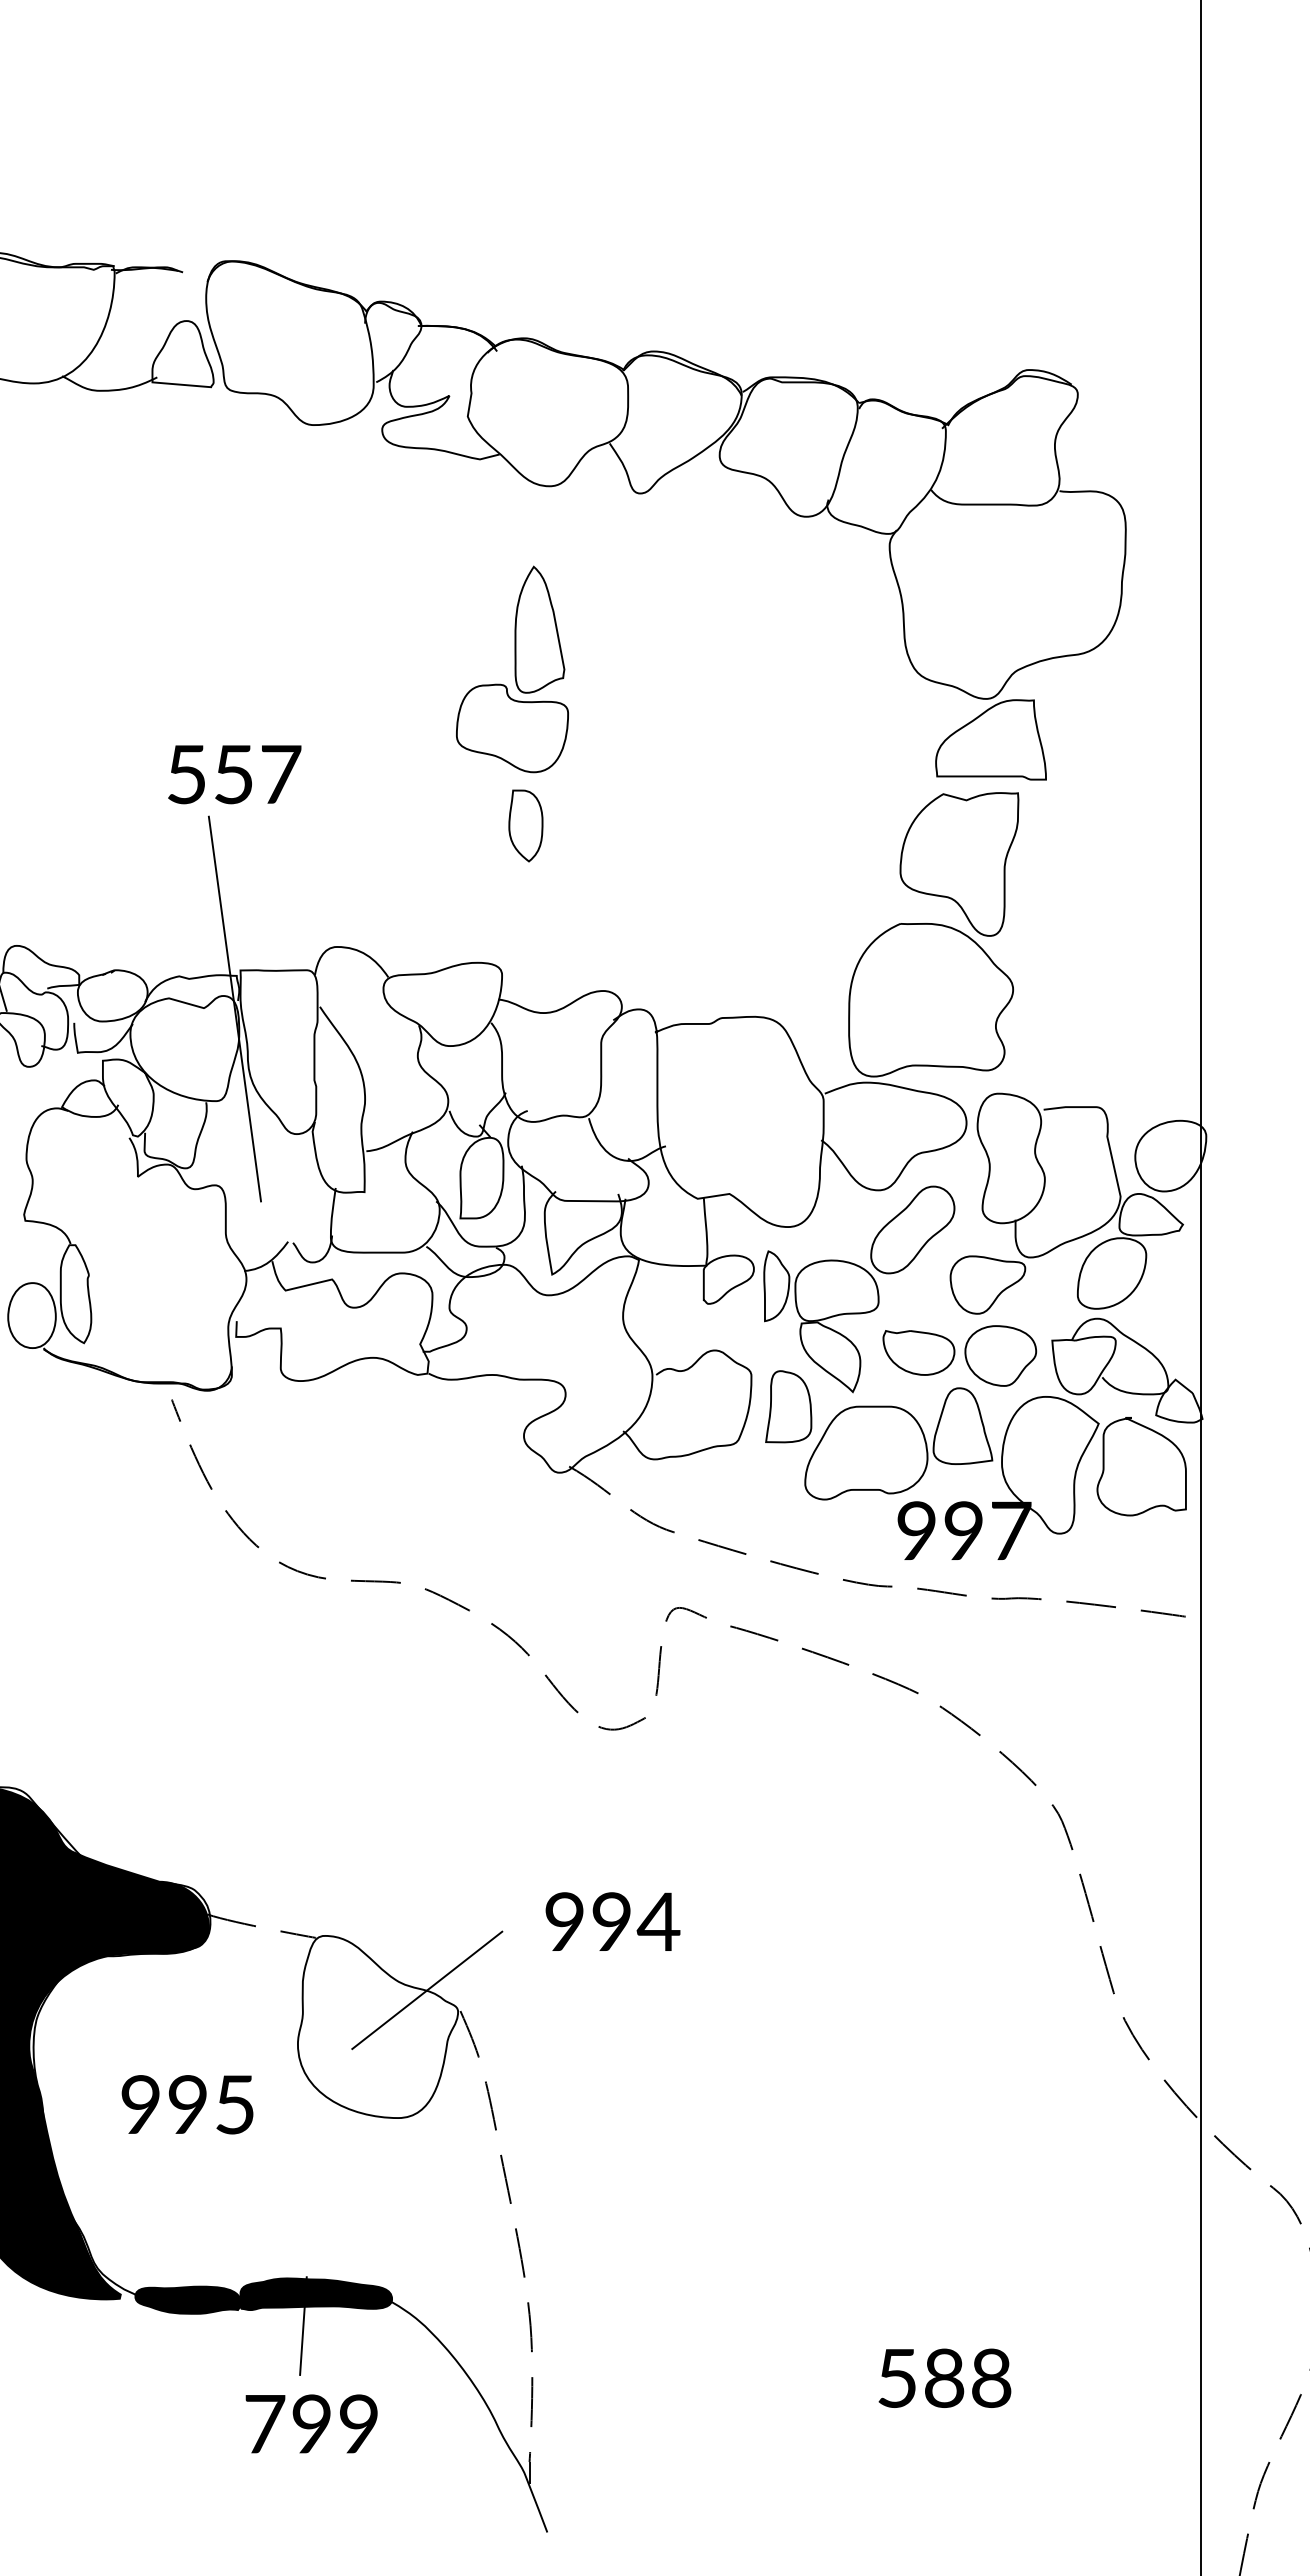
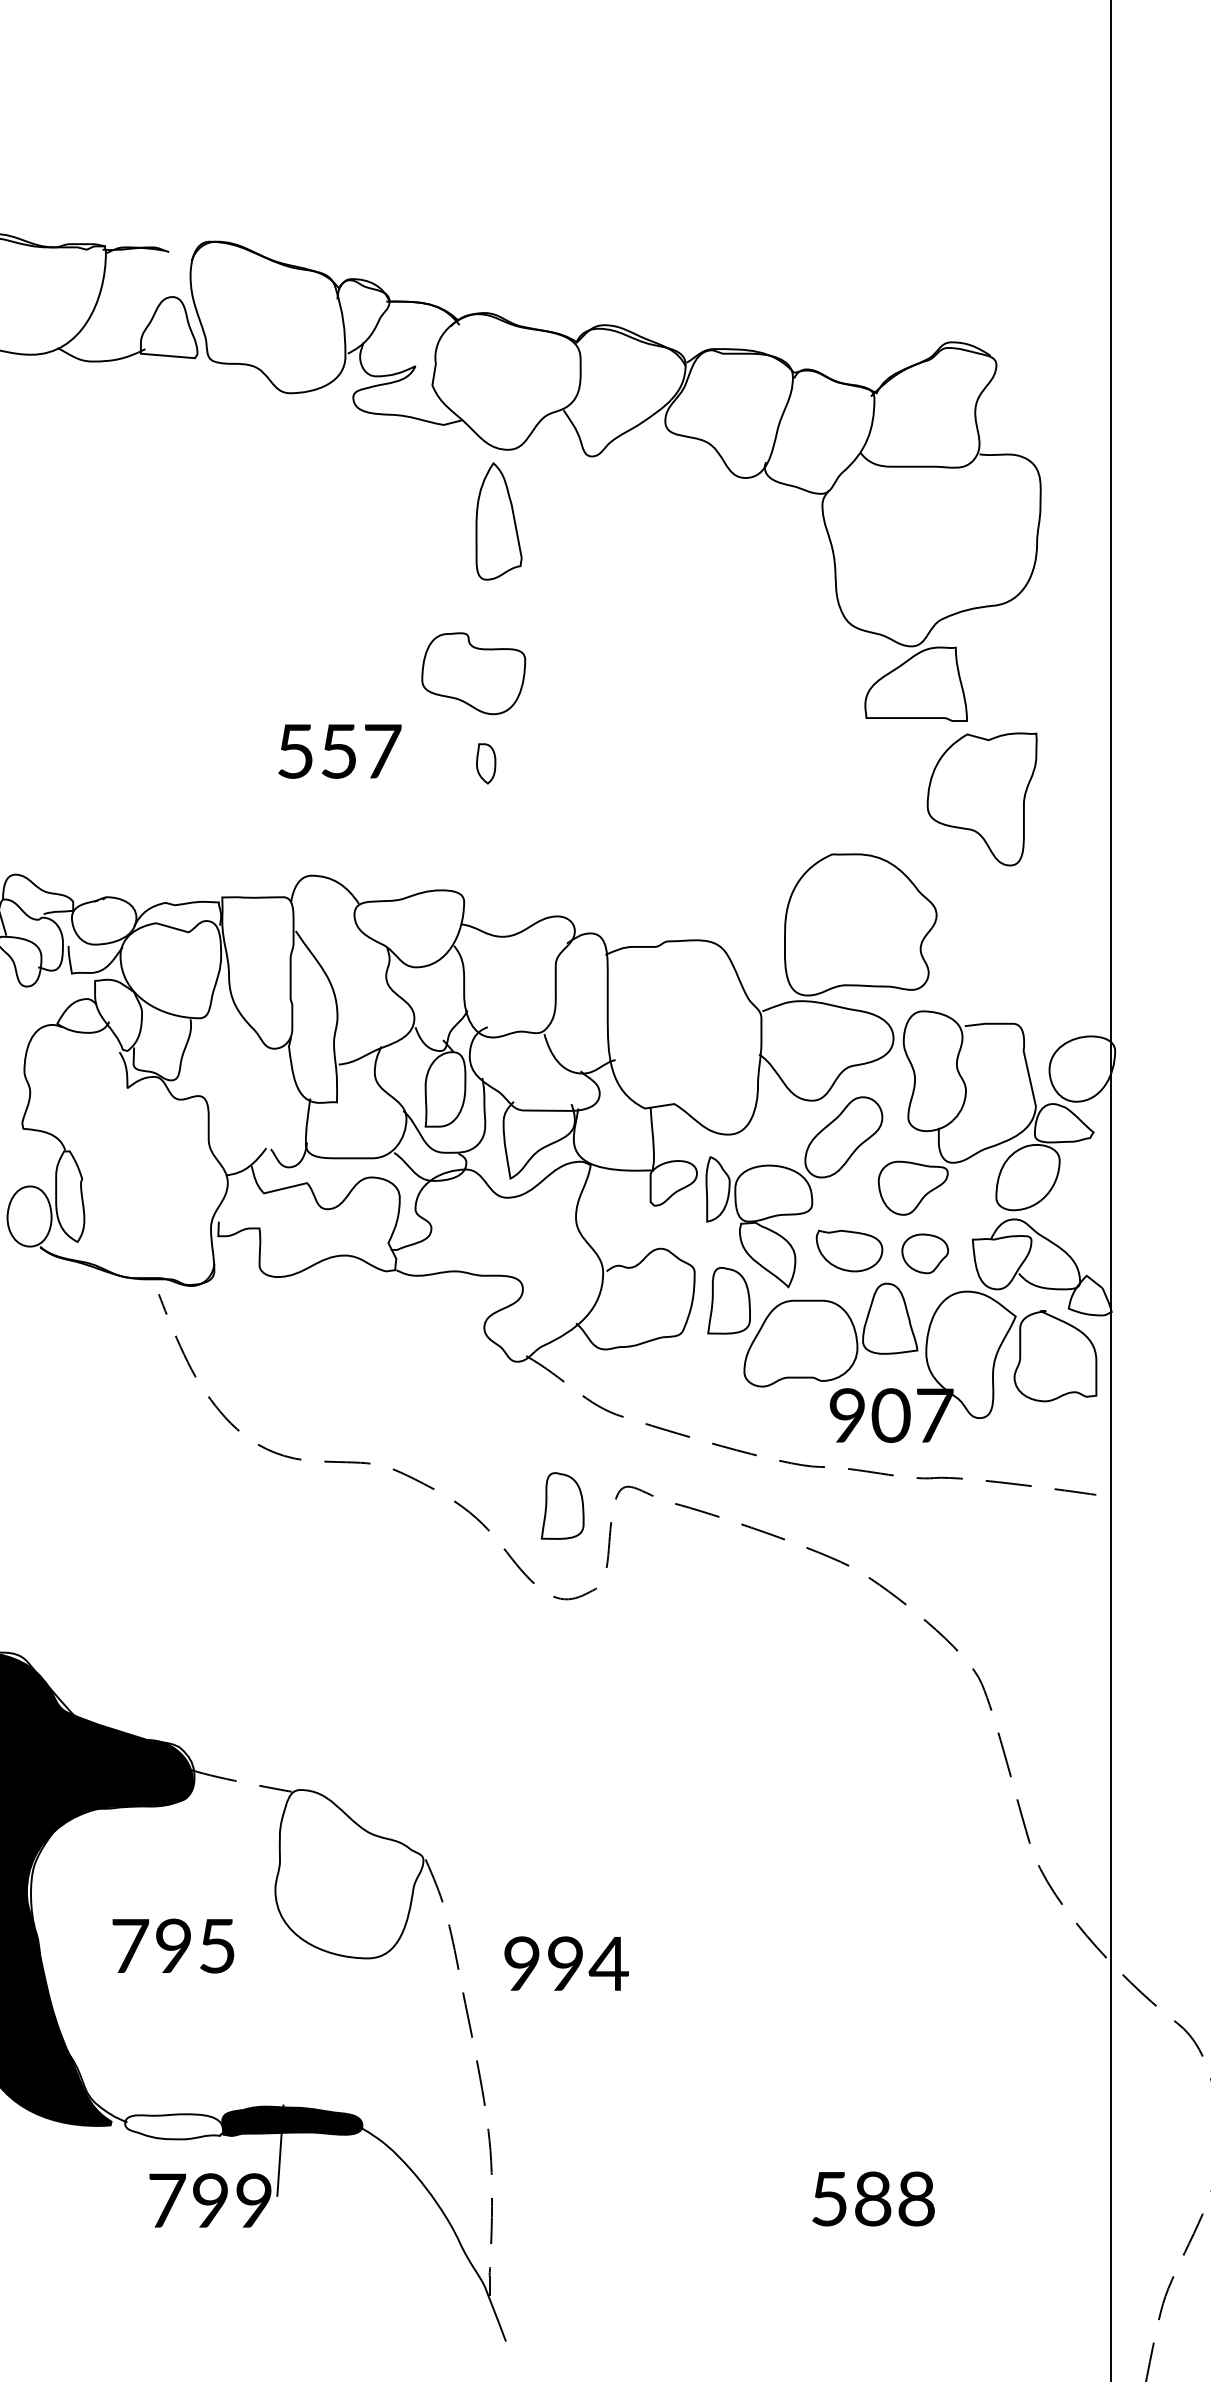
part: (539, 629) -> (498, 521), moved
text: (234, 774) -> (339, 751), moved
part: (525, 825) -> (485, 763), size x0.6
part: (959, 864) -> (982, 799), moved
line: (234, 1008) -> (216, 932), removed
part: (1000, 1355) -> (924, 1253), size x0.7
text: (964, 1531) -> (891, 1416), 997 -> 907
part: (608, 1628) -> (562, 1505), added
text: (612, 1921) -> (566, 1963), moved
line: (427, 1990) -> (395, 1840), removed
text: (141, 2104) -> (130, 1945), 995 -> 795
fill: (188, 2299) -> (174, 2126), removed
text: (311, 2423) -> (210, 2200), moved

